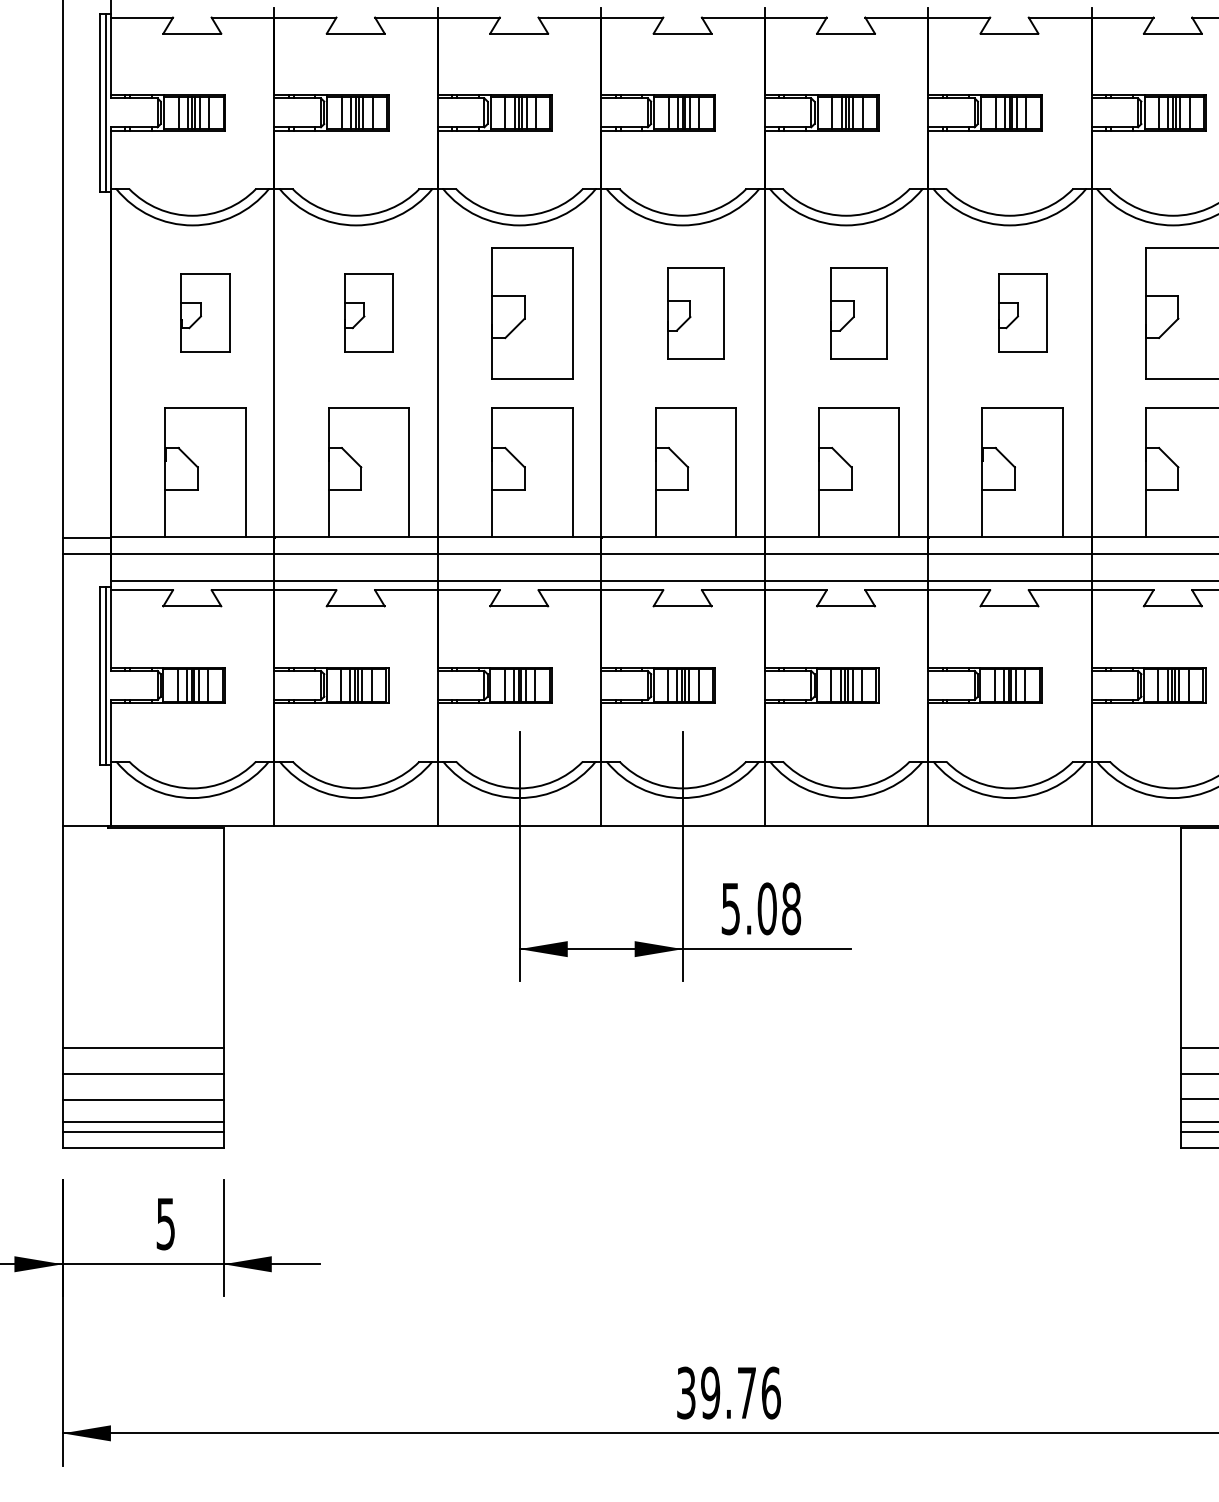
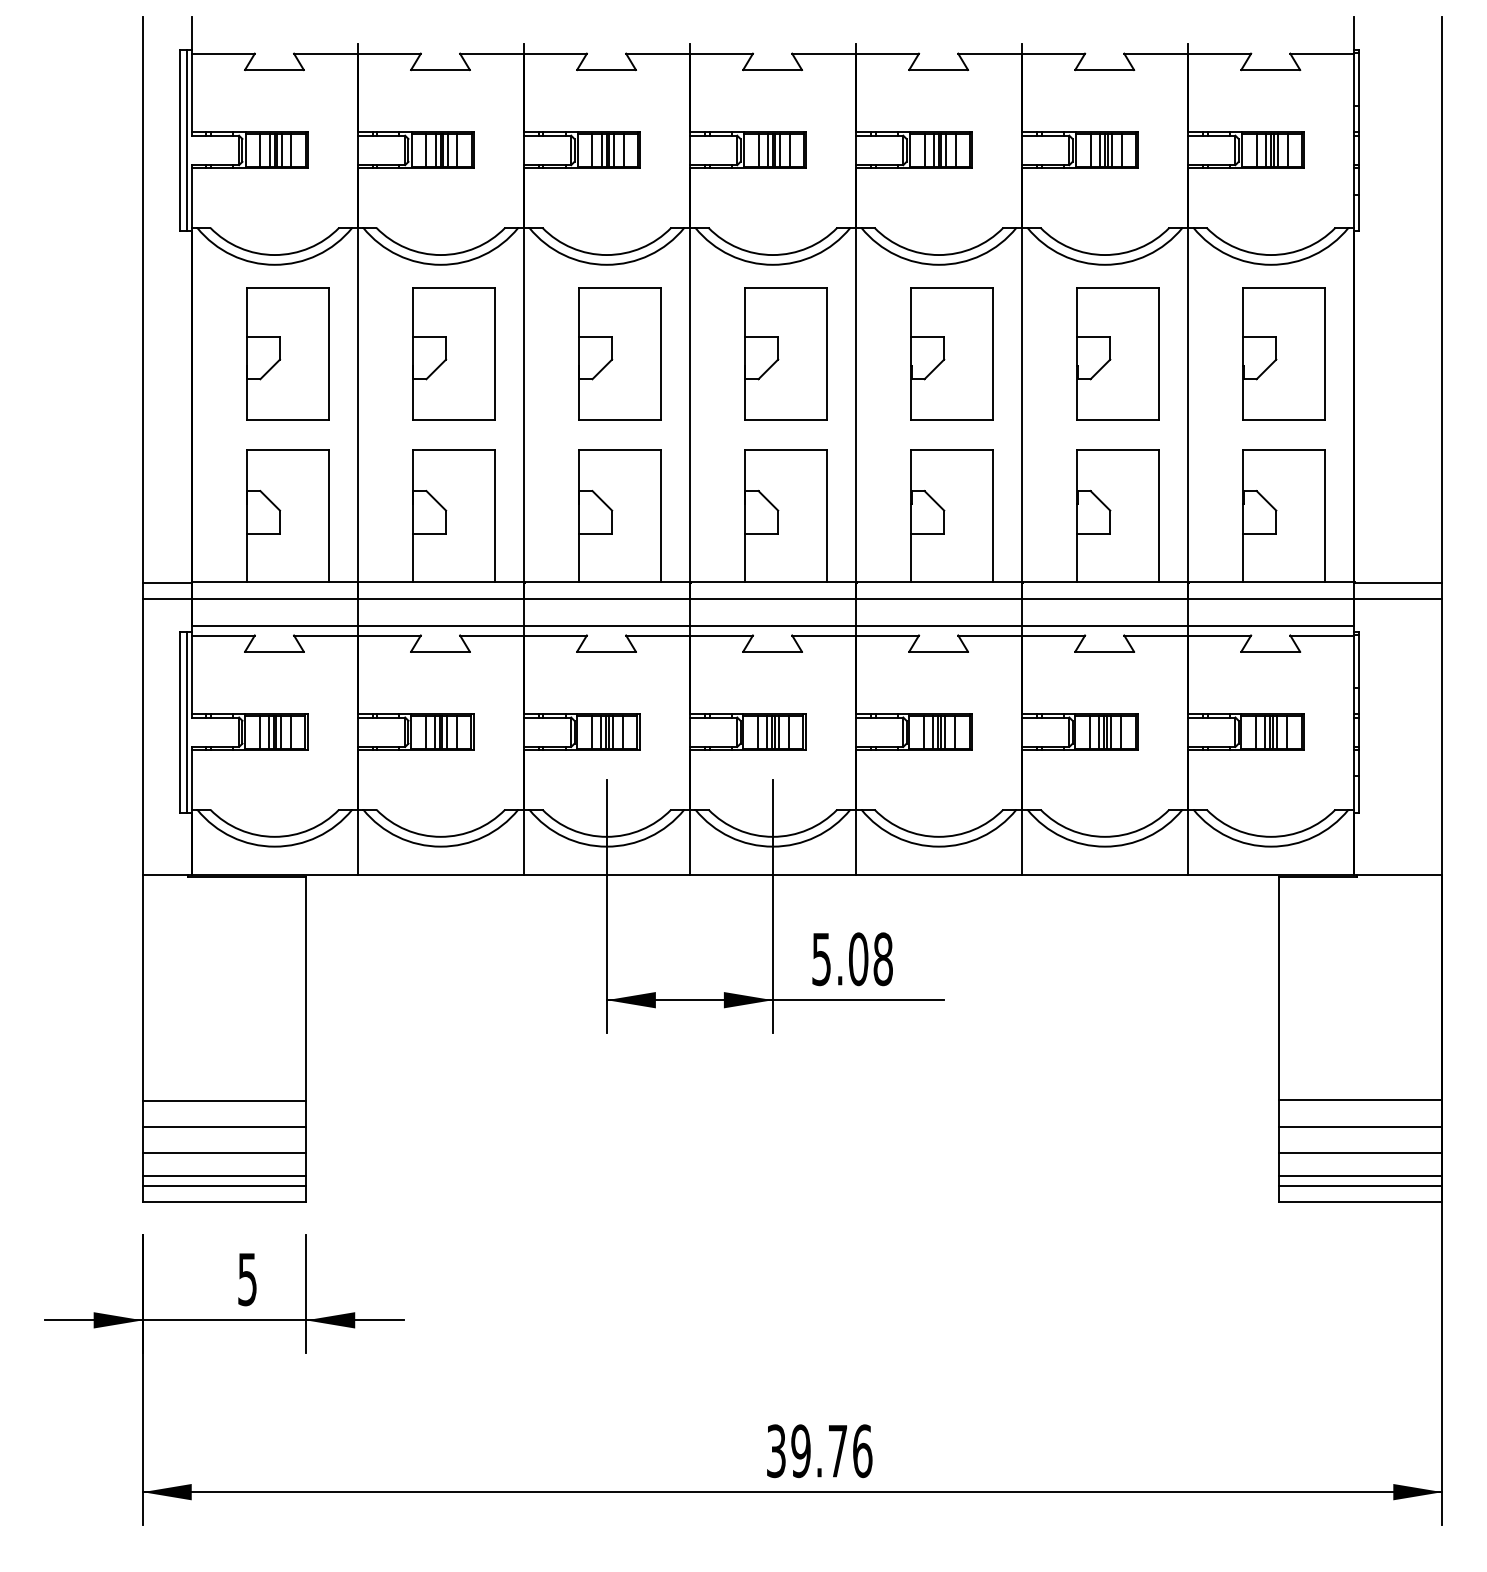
part: (205, 312) -> (287, 353), size x1.67
part: (368, 312) -> (453, 353), size x1.67
part: (695, 312) -> (785, 353), size x1.43
part: (858, 312) -> (951, 353), size x1.43
part: (1022, 312) -> (1117, 353), size x1.67

